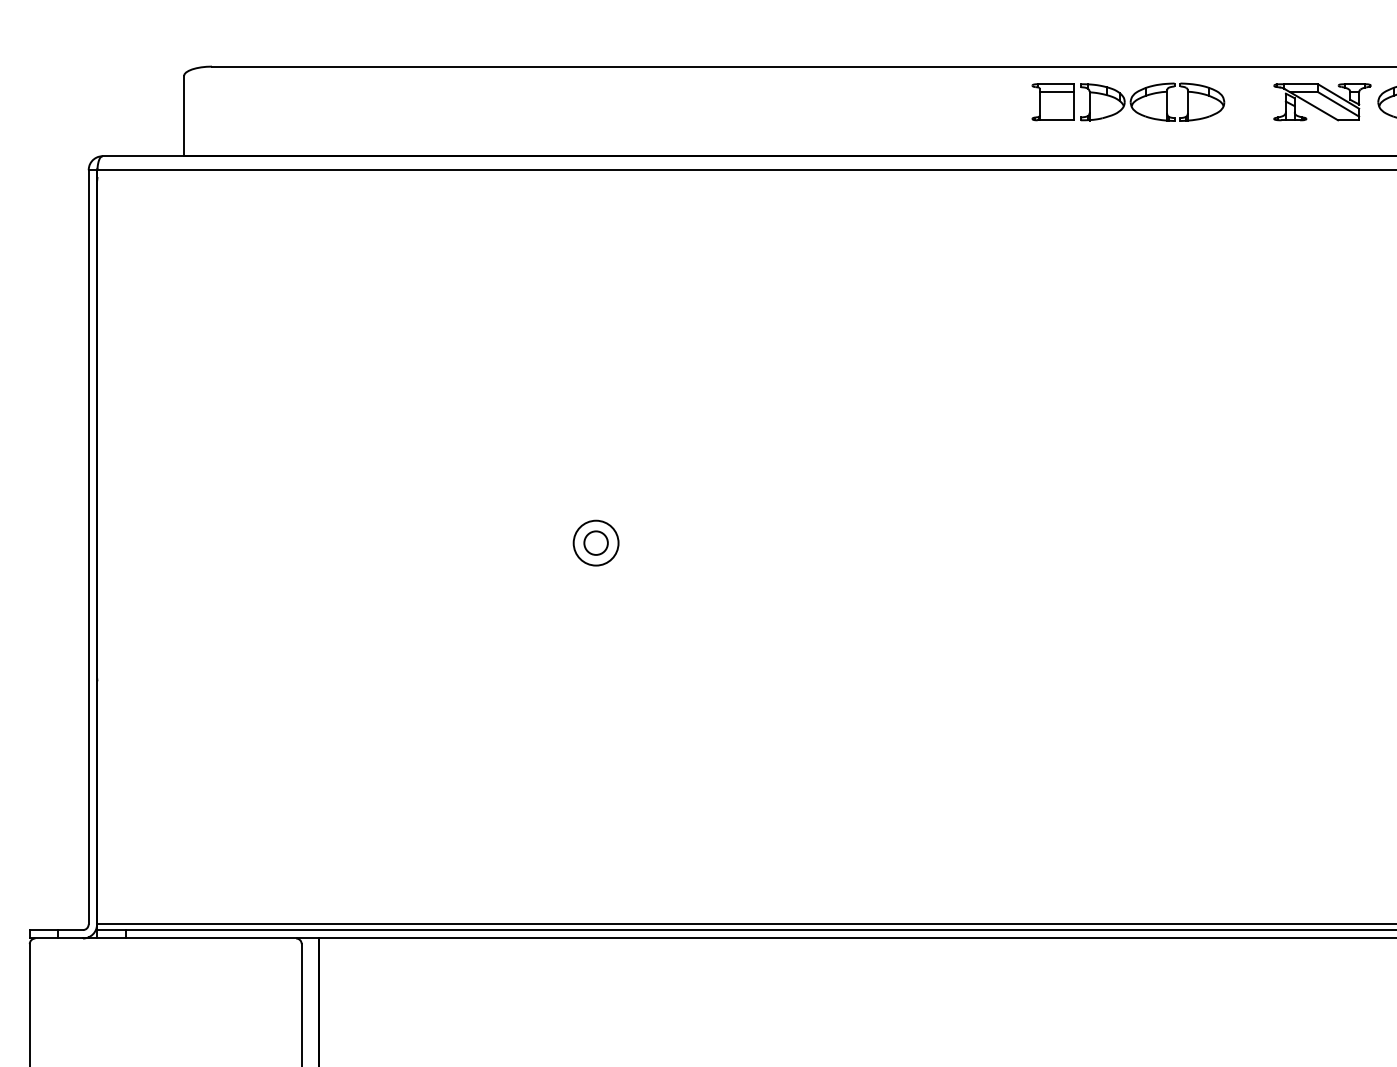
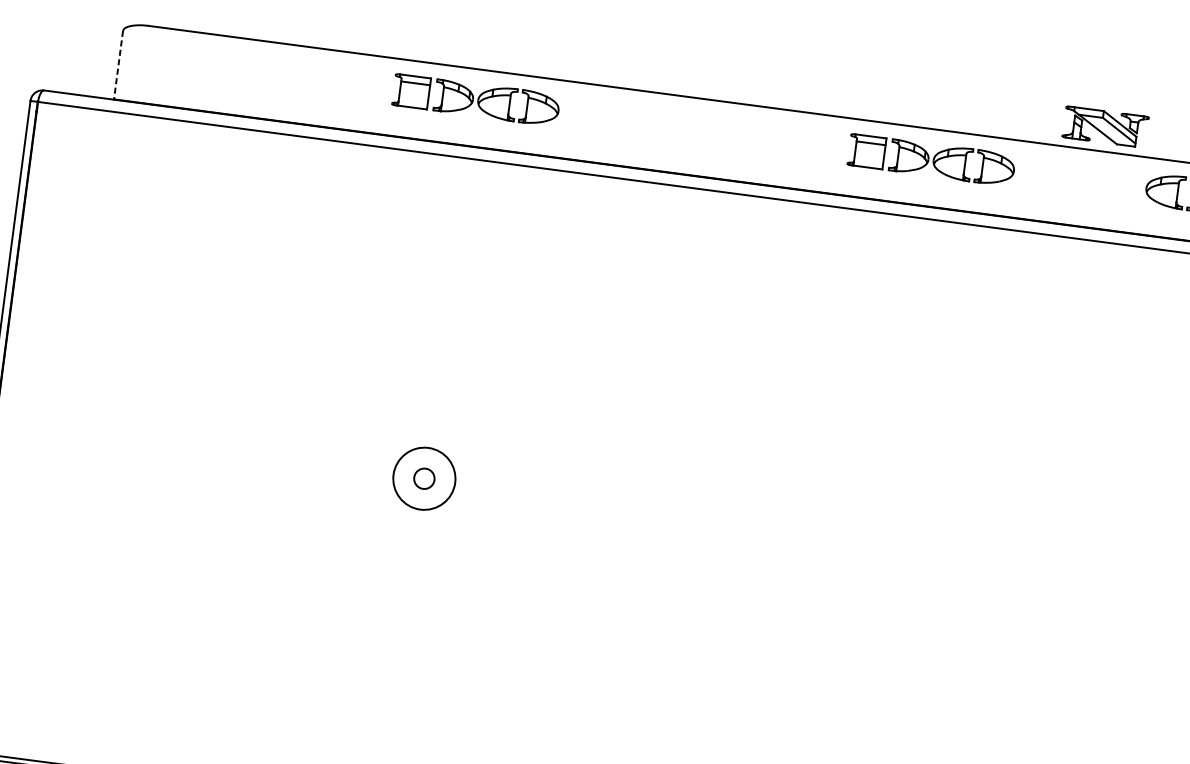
part: (598, 101) -> (476, 99), added
part: (1322, 102) -> (1105, 127), moved
line: (183, 116) -> (118, 65), solid -> dashed
circle: (595, 542) -> (423, 478), size x1.6

